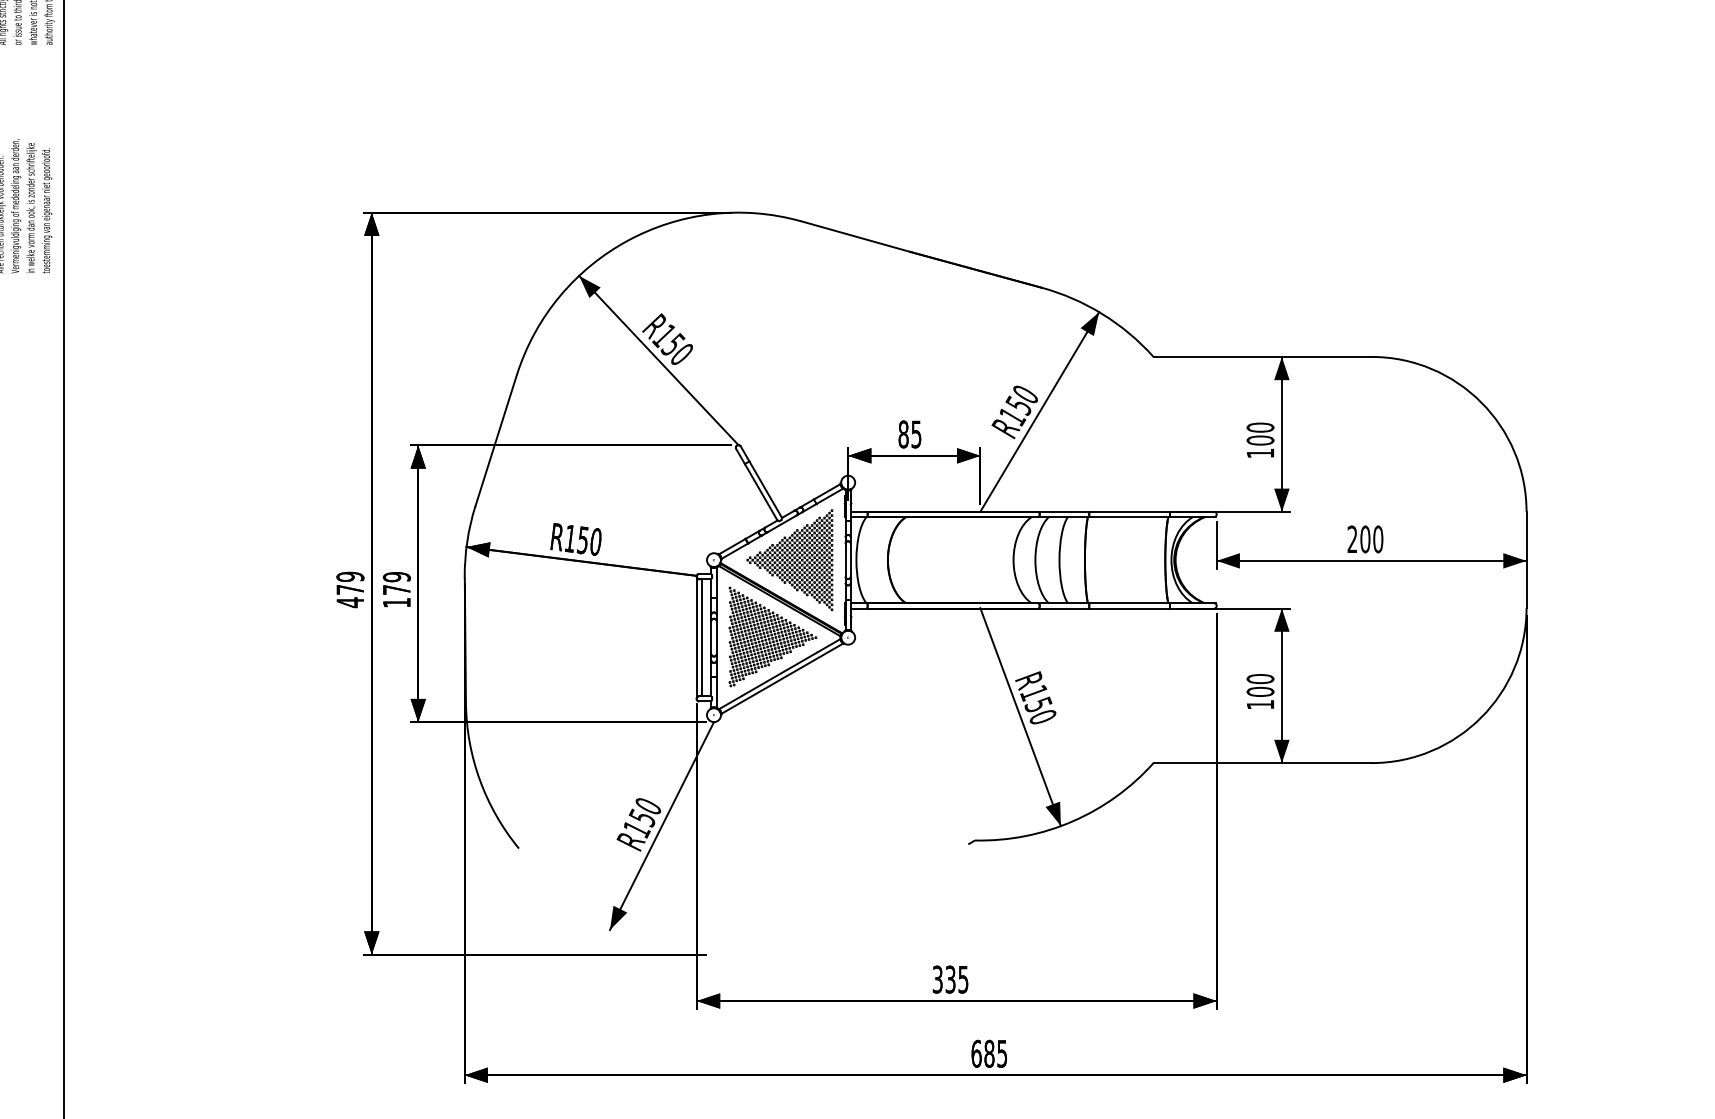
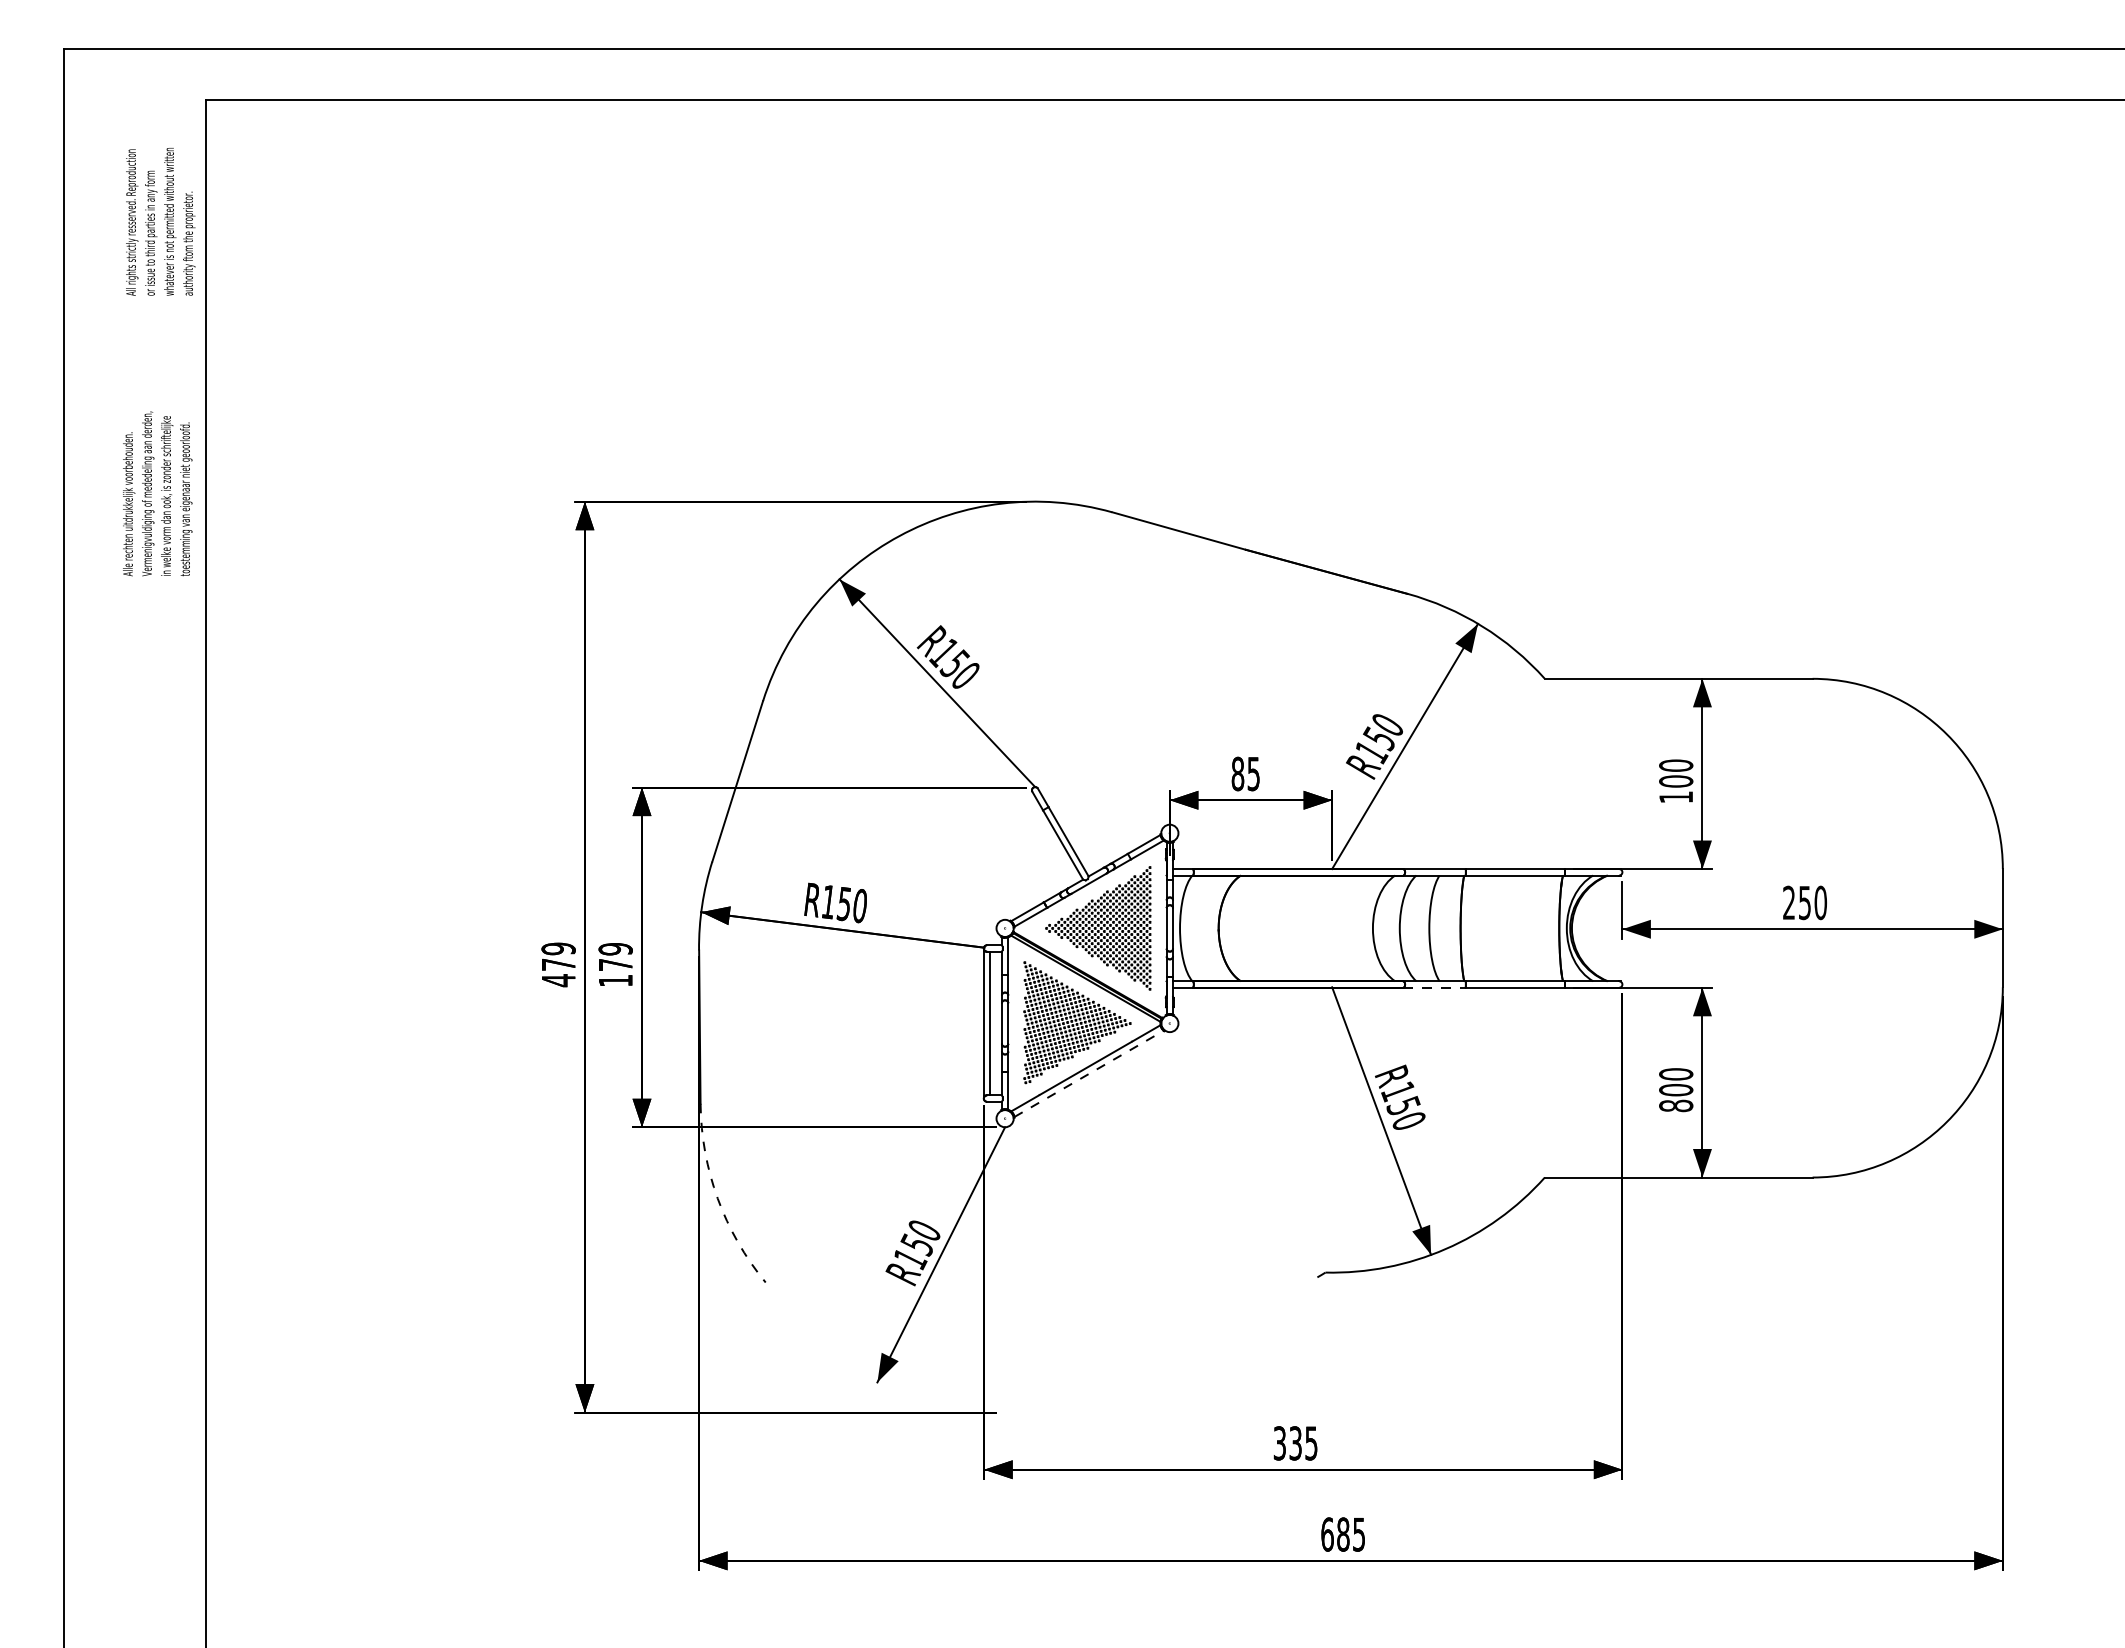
text: (1365, 539) -> (1804, 902), 200 -> 250
line: (1063, 608) -> (1434, 987), solid -> dashed
line: (782, 678) -> (1089, 1073), solid -> dashed
text: (1260, 704) -> (1676, 1105), 100 -> 800
arc: (479, 780) -> (717, 1198), solid -> dashed

